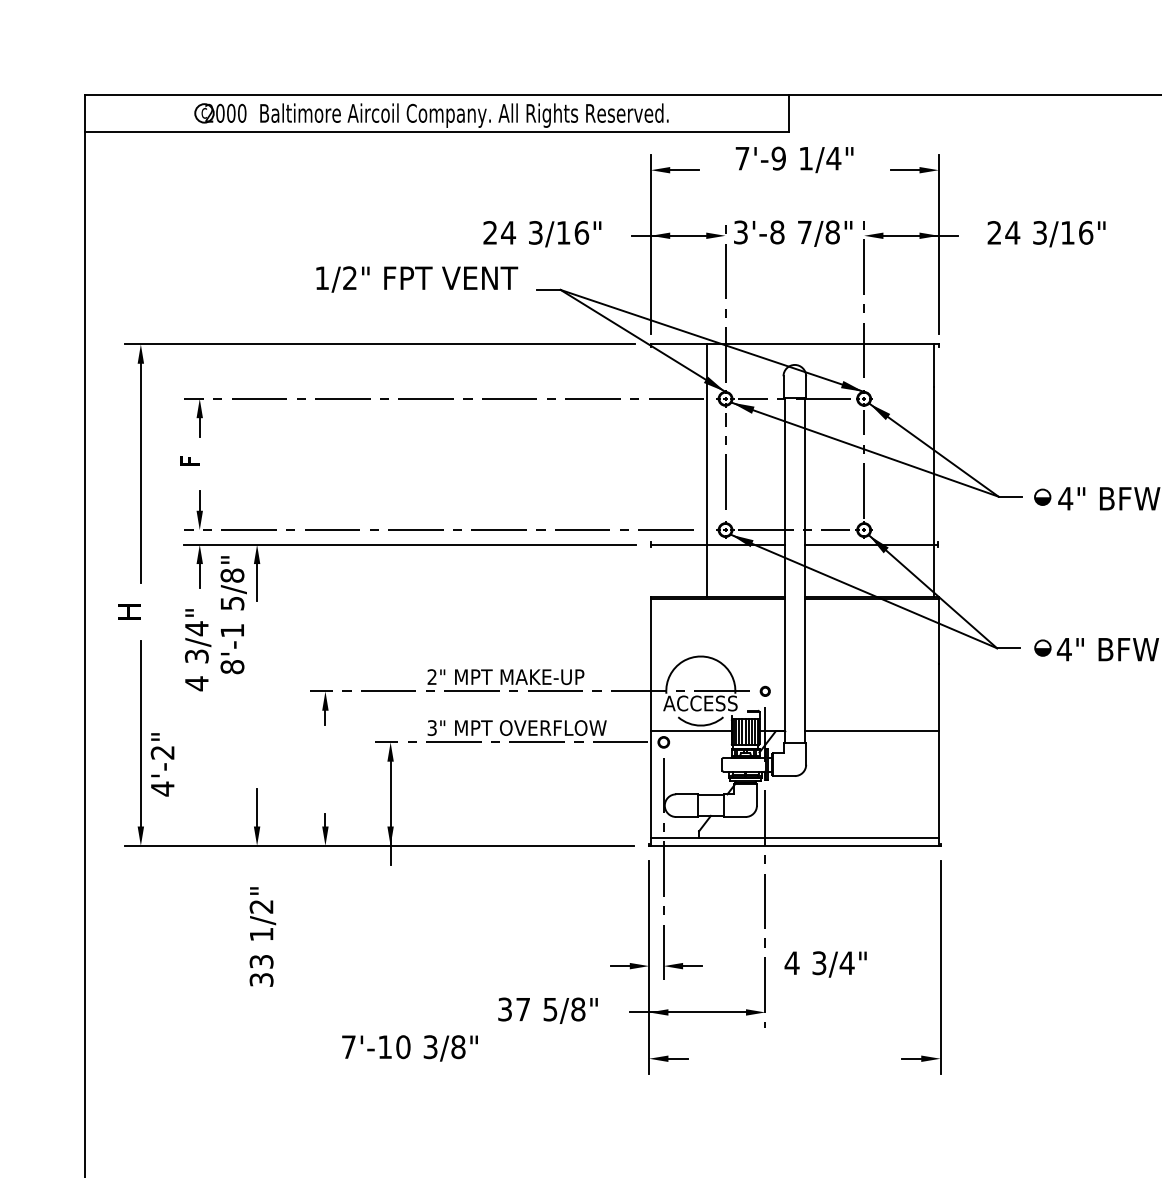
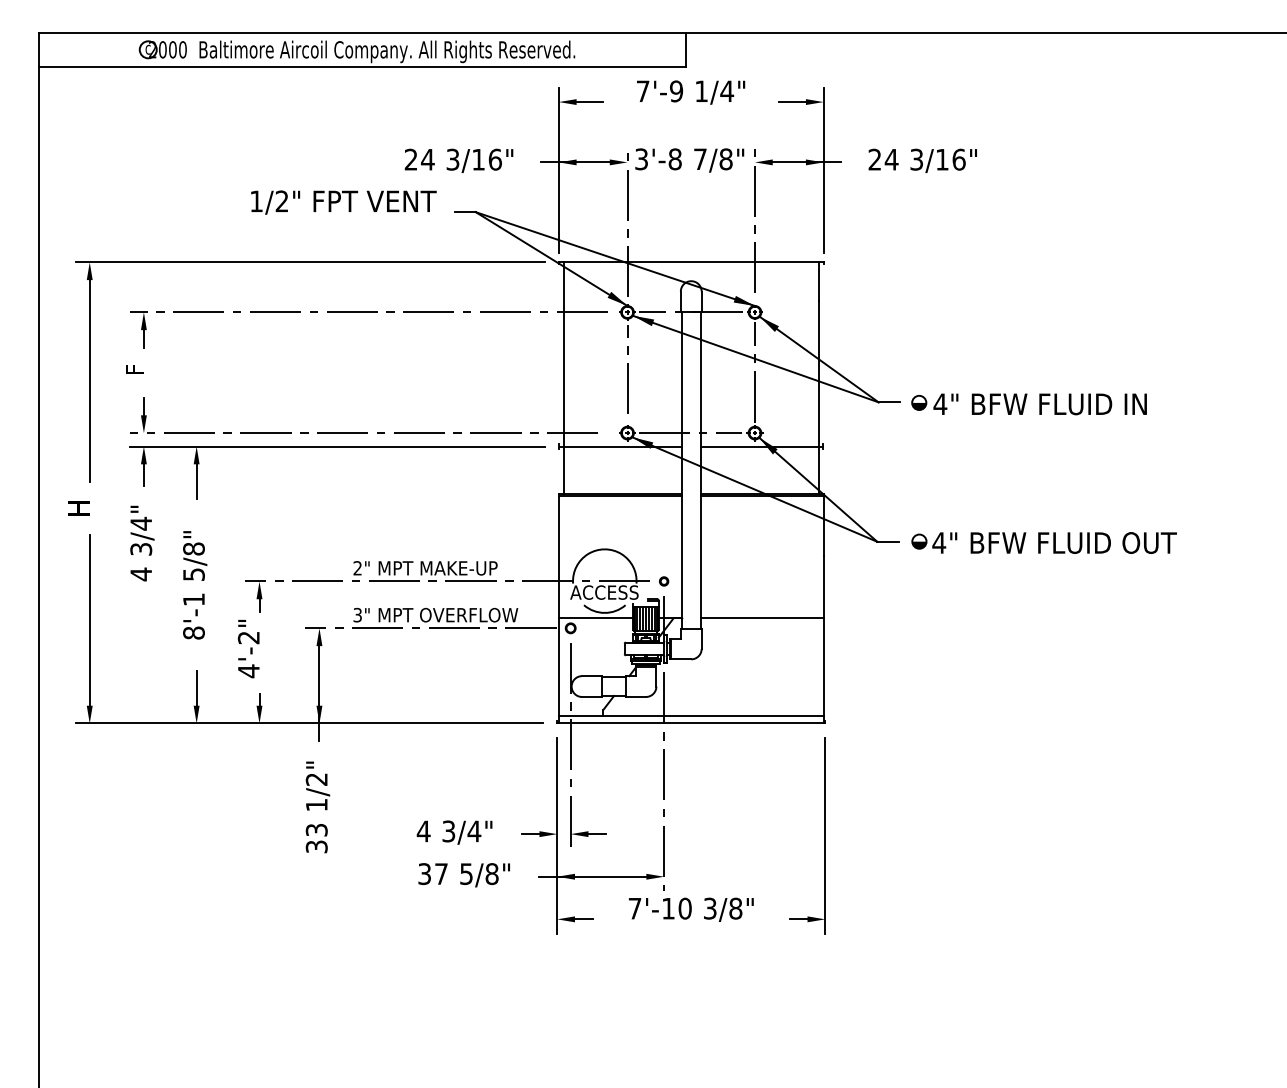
line: (707, 470) -> (563, 378), moved
text: (234, 615) -> (195, 585), moved
text: (162, 765) -> (248, 649), moved
text: (262, 937) -> (317, 807), moved
text: (825, 964) -> (454, 832), moved
text: (410, 1048) -> (691, 909), moved

